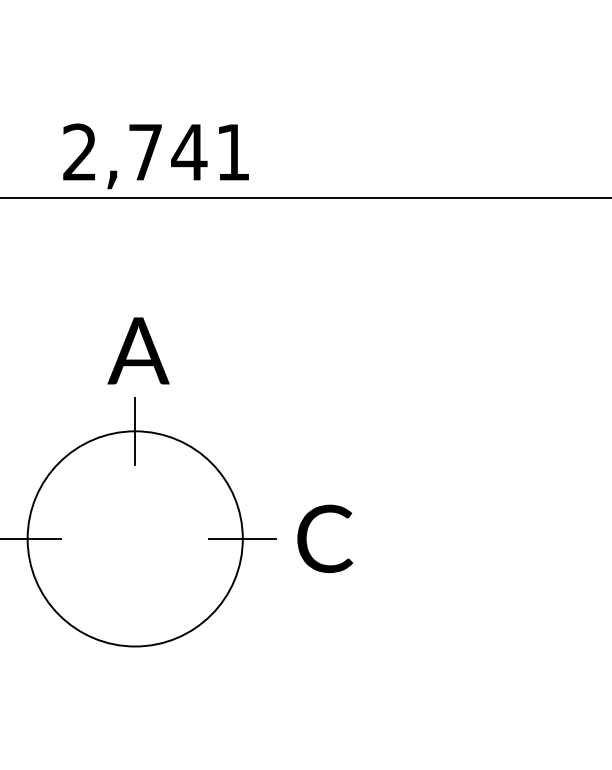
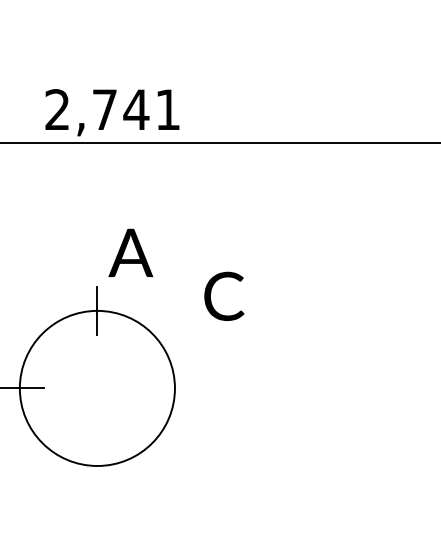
text: (138, 350) -> (130, 252), moved
text: (325, 537) -> (224, 295), moved
line: (242, 539) -> (174, 388), removed

